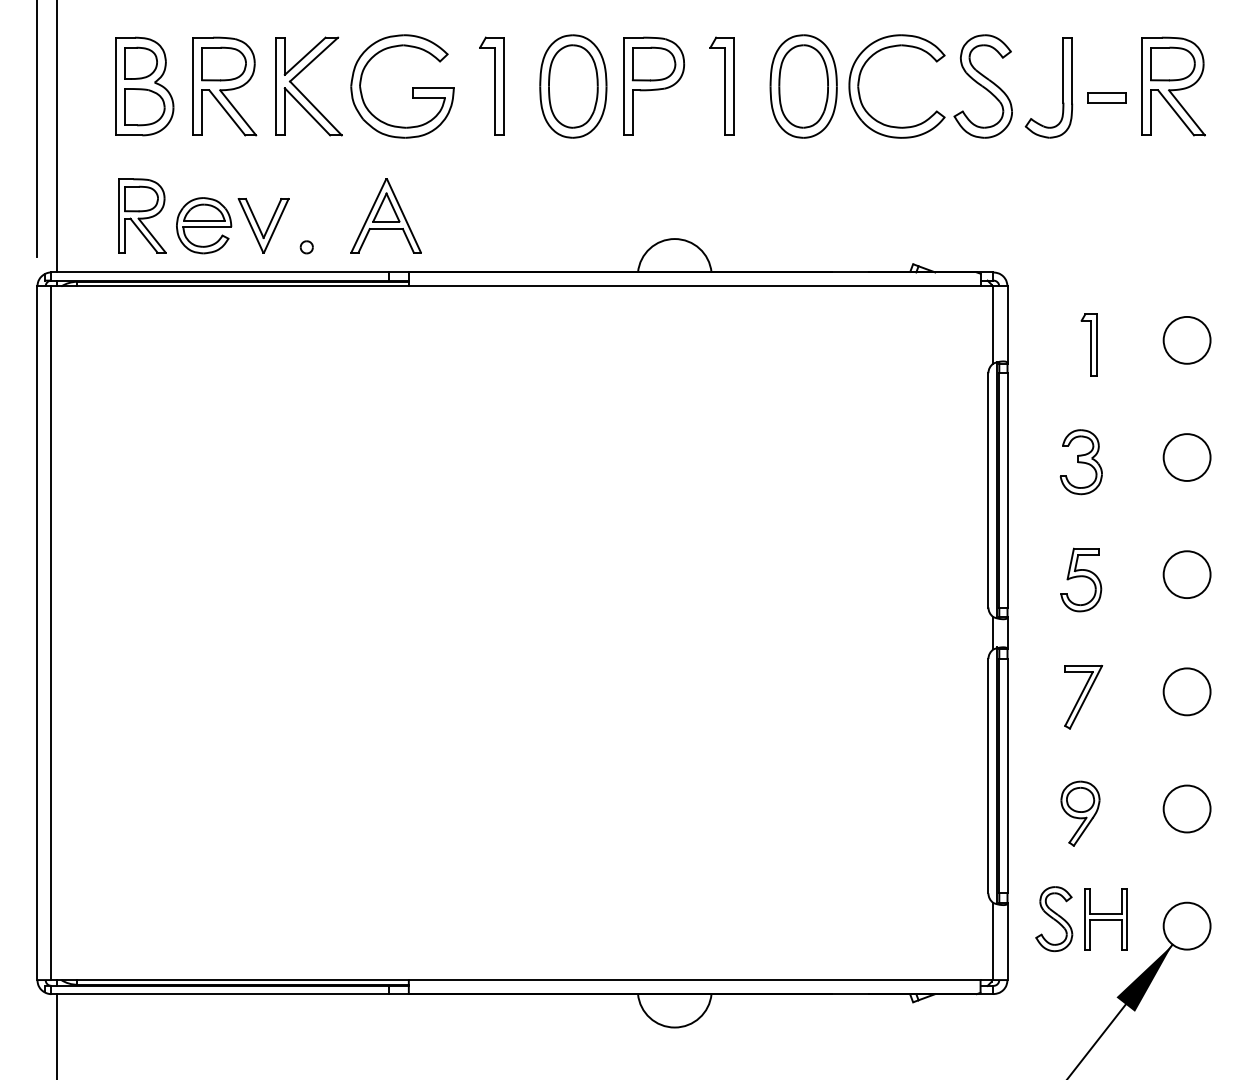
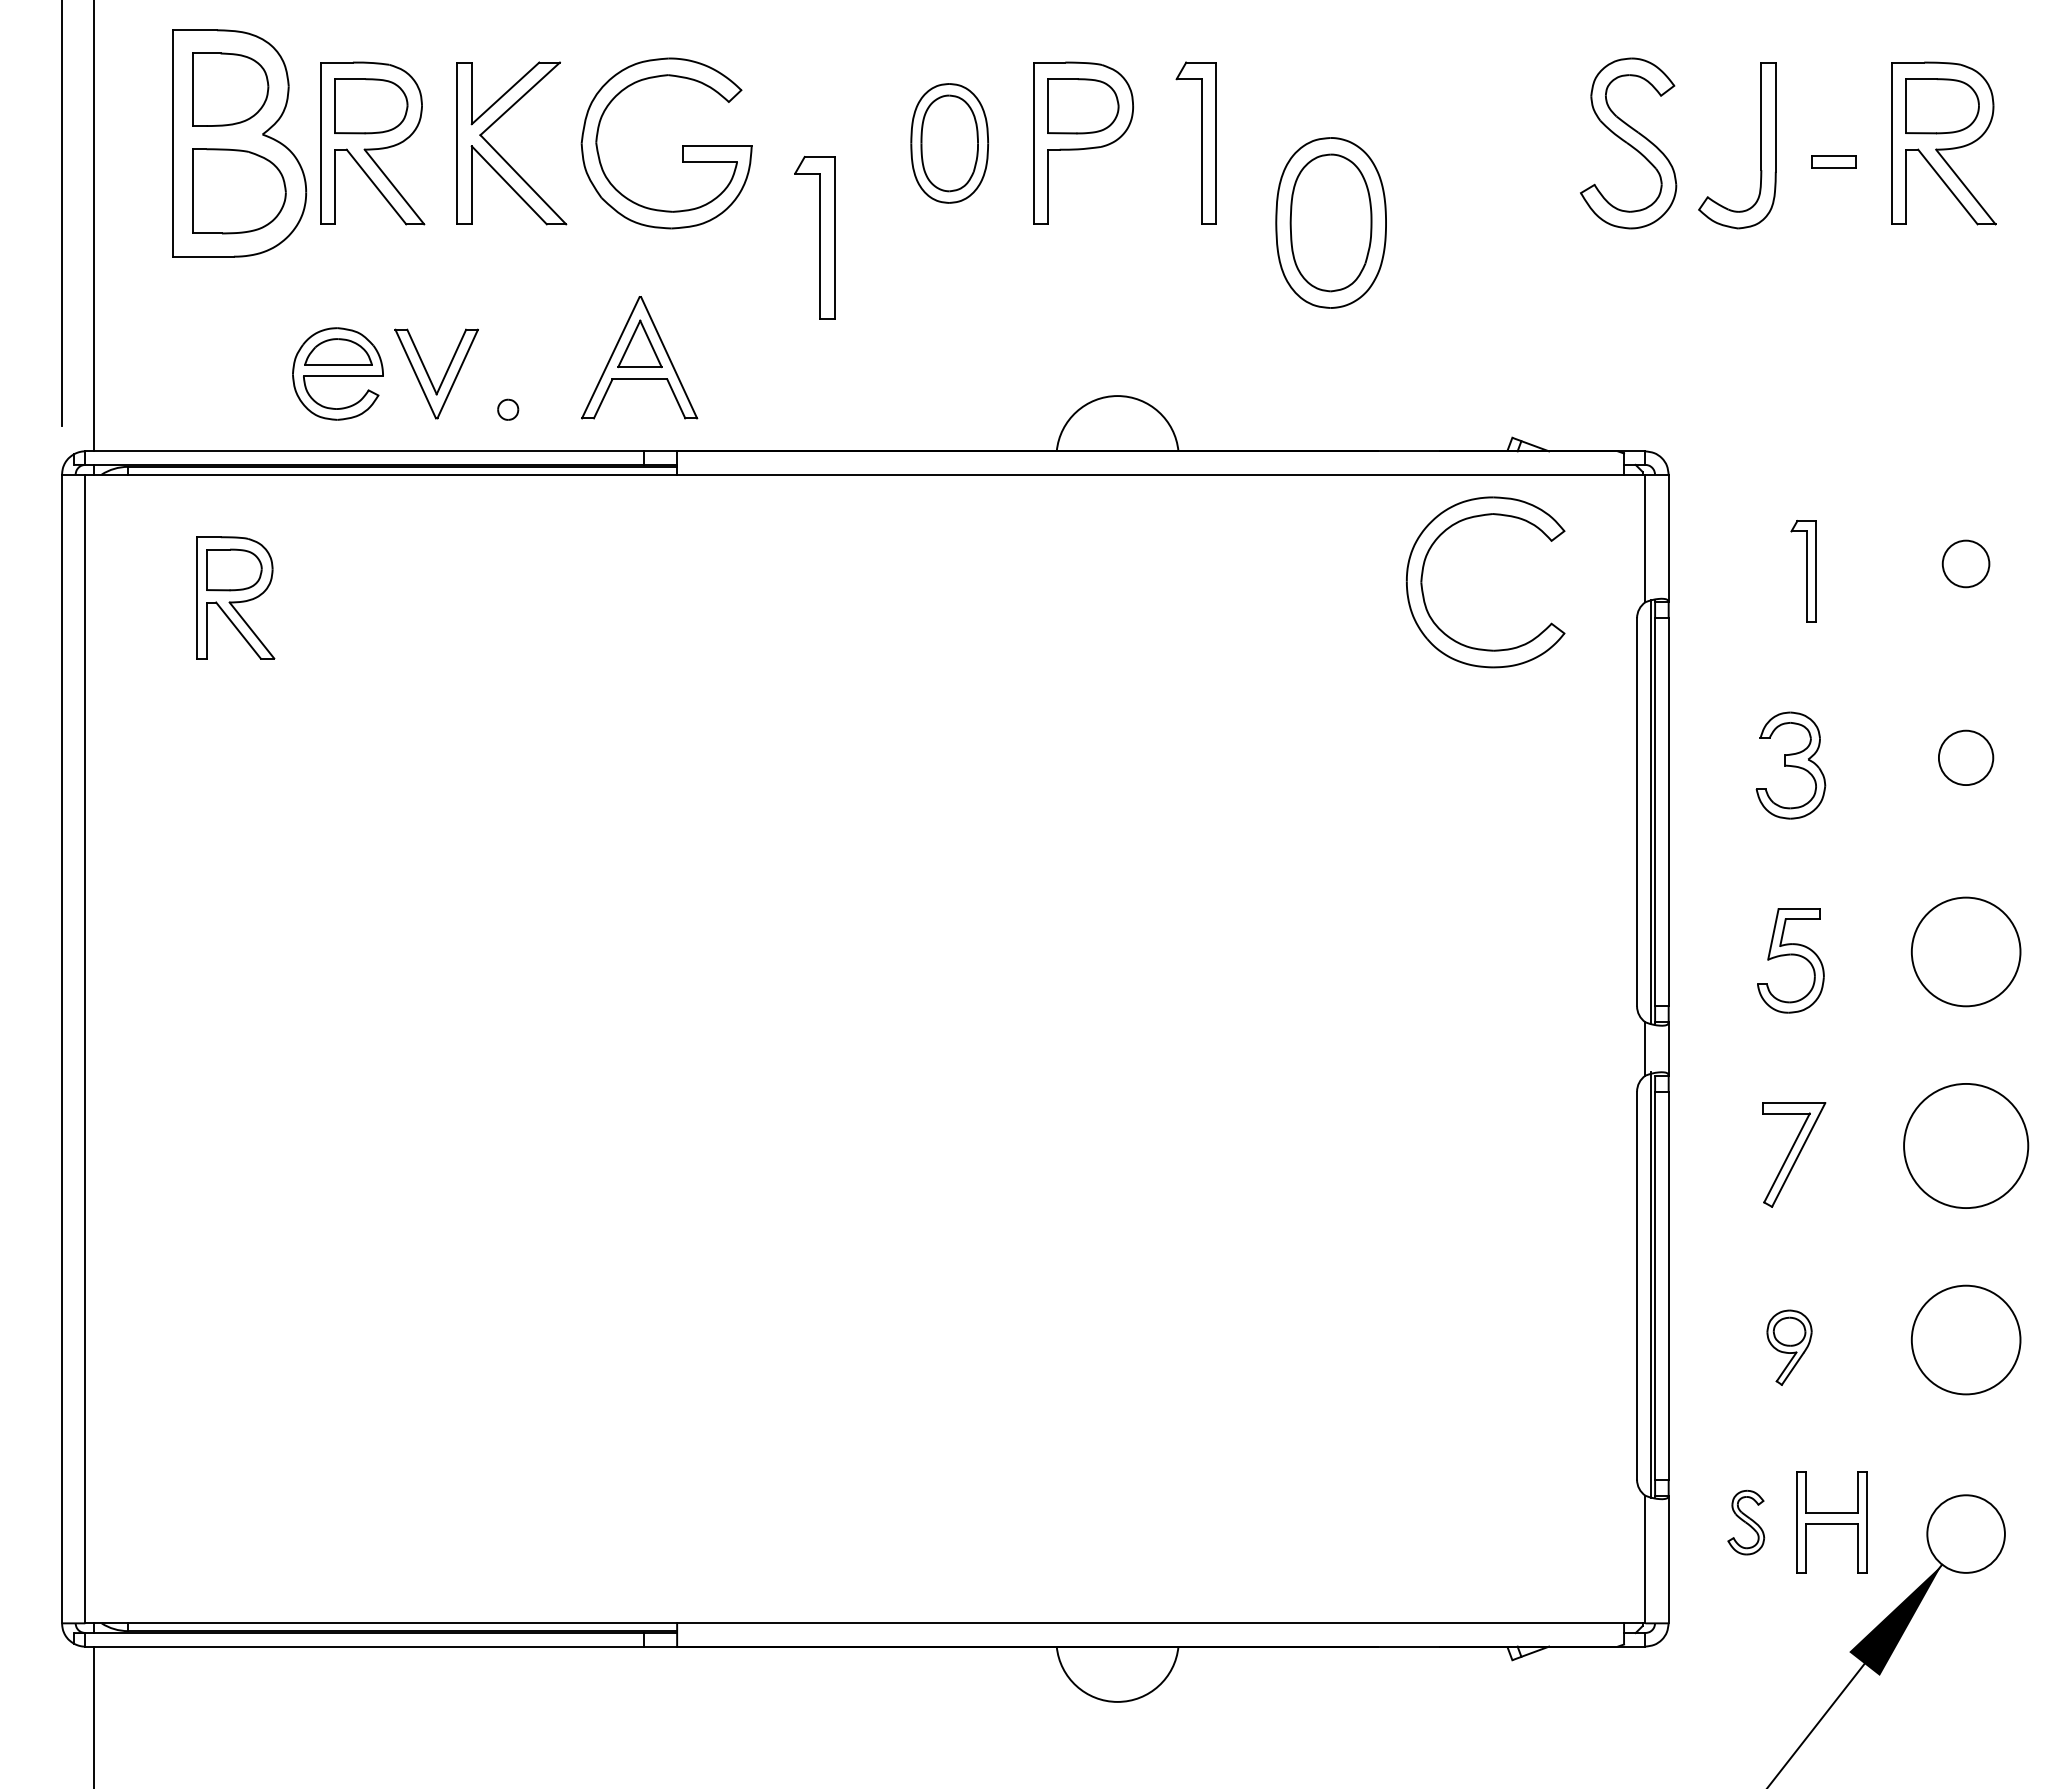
part: (860, 78) -> (1425, 569), moved
part: (491, 85) -> (814, 236), moved
part: (144, 86) -> (239, 143), size x1.4
part: (573, 86) -> (949, 143), size x0.7
part: (803, 86) -> (1330, 222), moved
part: (1106, 97) -> (1832, 161), size x0.7
part: (142, 215) -> (236, 597), moved
circle: (1186, 340) -> (1965, 564), size x0.6
circle: (1186, 457) -> (1965, 757), size x0.7
circle: (1186, 574) -> (1965, 951), size x1.4
circle: (1186, 691) -> (1965, 1145), size x1.6
circle: (1186, 808) -> (1965, 1339), size x1.4
part: (1080, 813) -> (1789, 1347), size x0.7
part: (1054, 919) -> (1746, 1523), size x0.6

